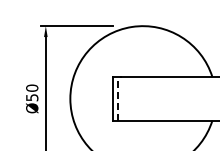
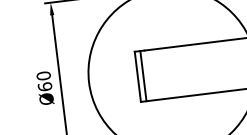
text: (32, 97) -> (45, 86), Ø50 -> Ø60
line: (117, 98) -> (143, 75), dashed -> solid

